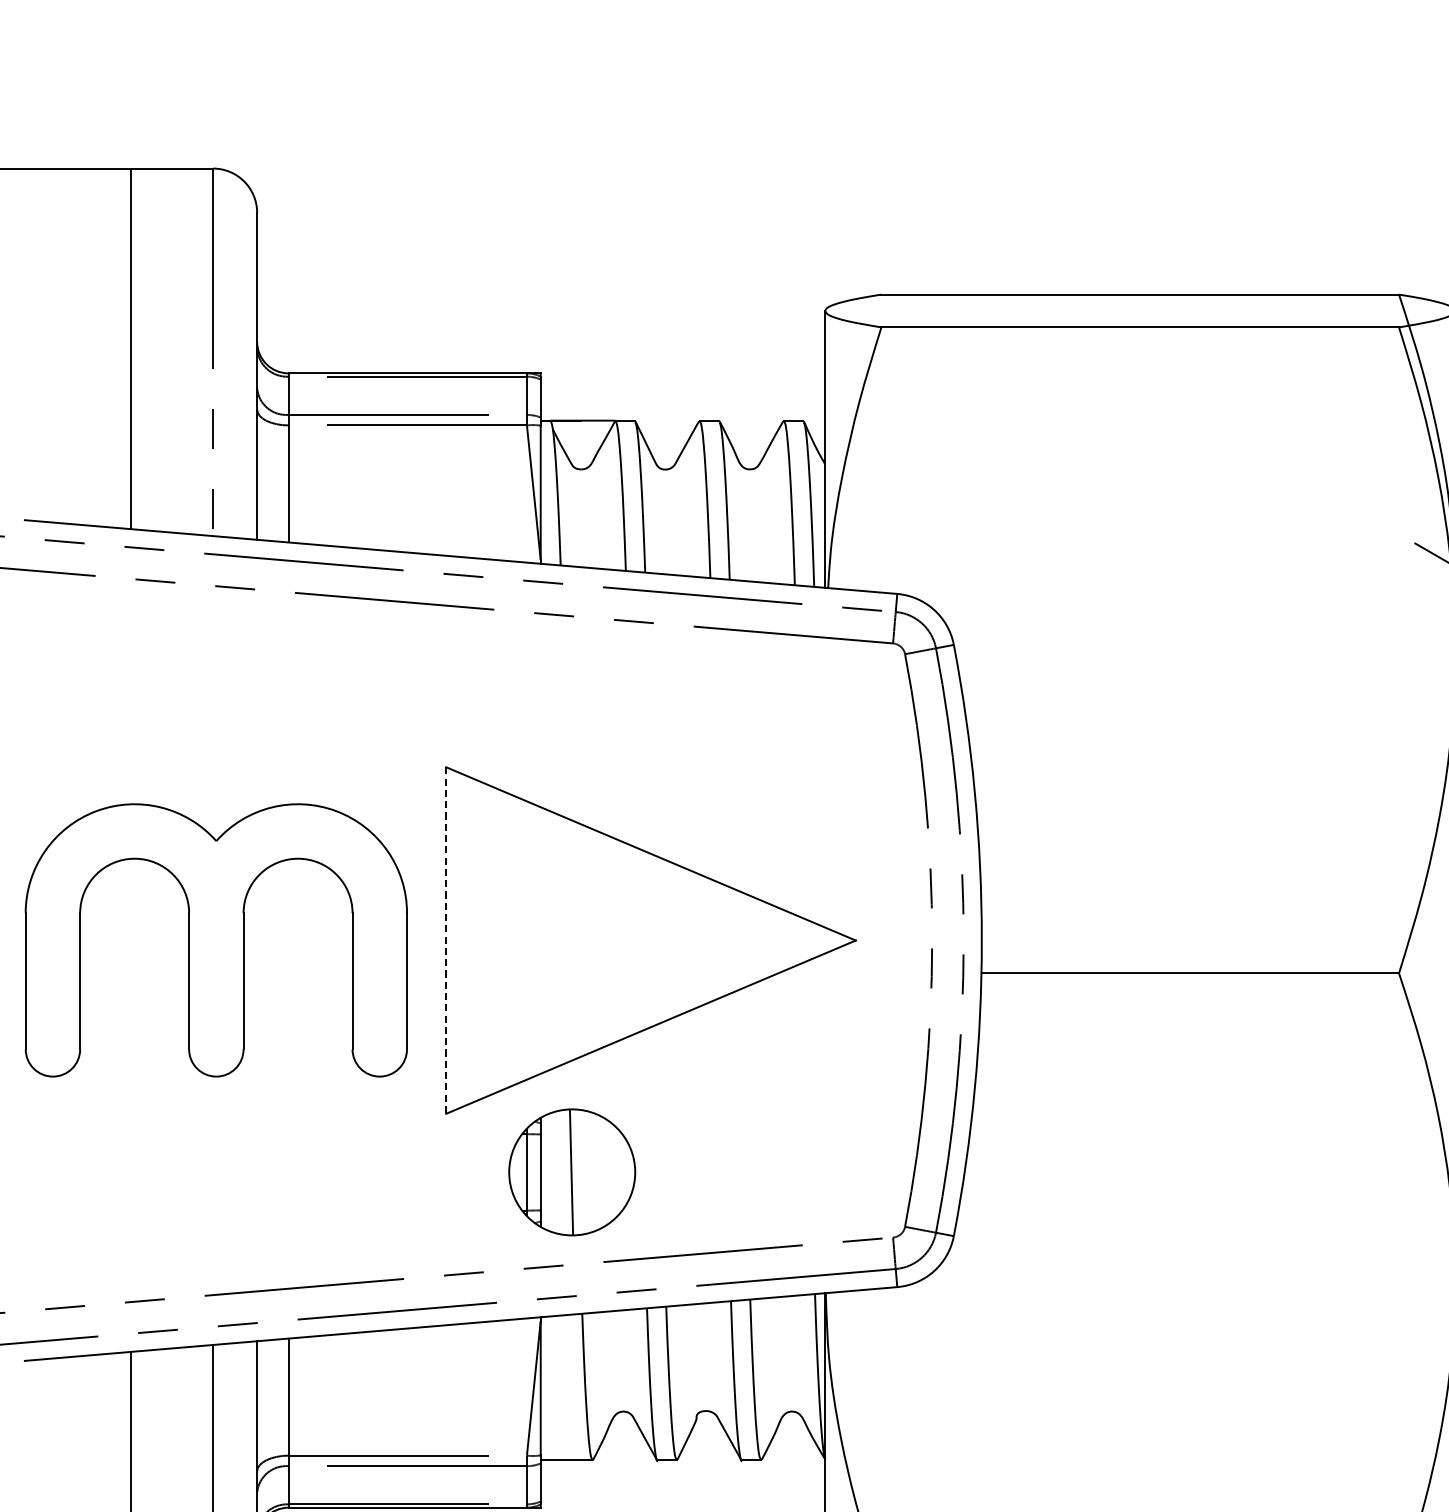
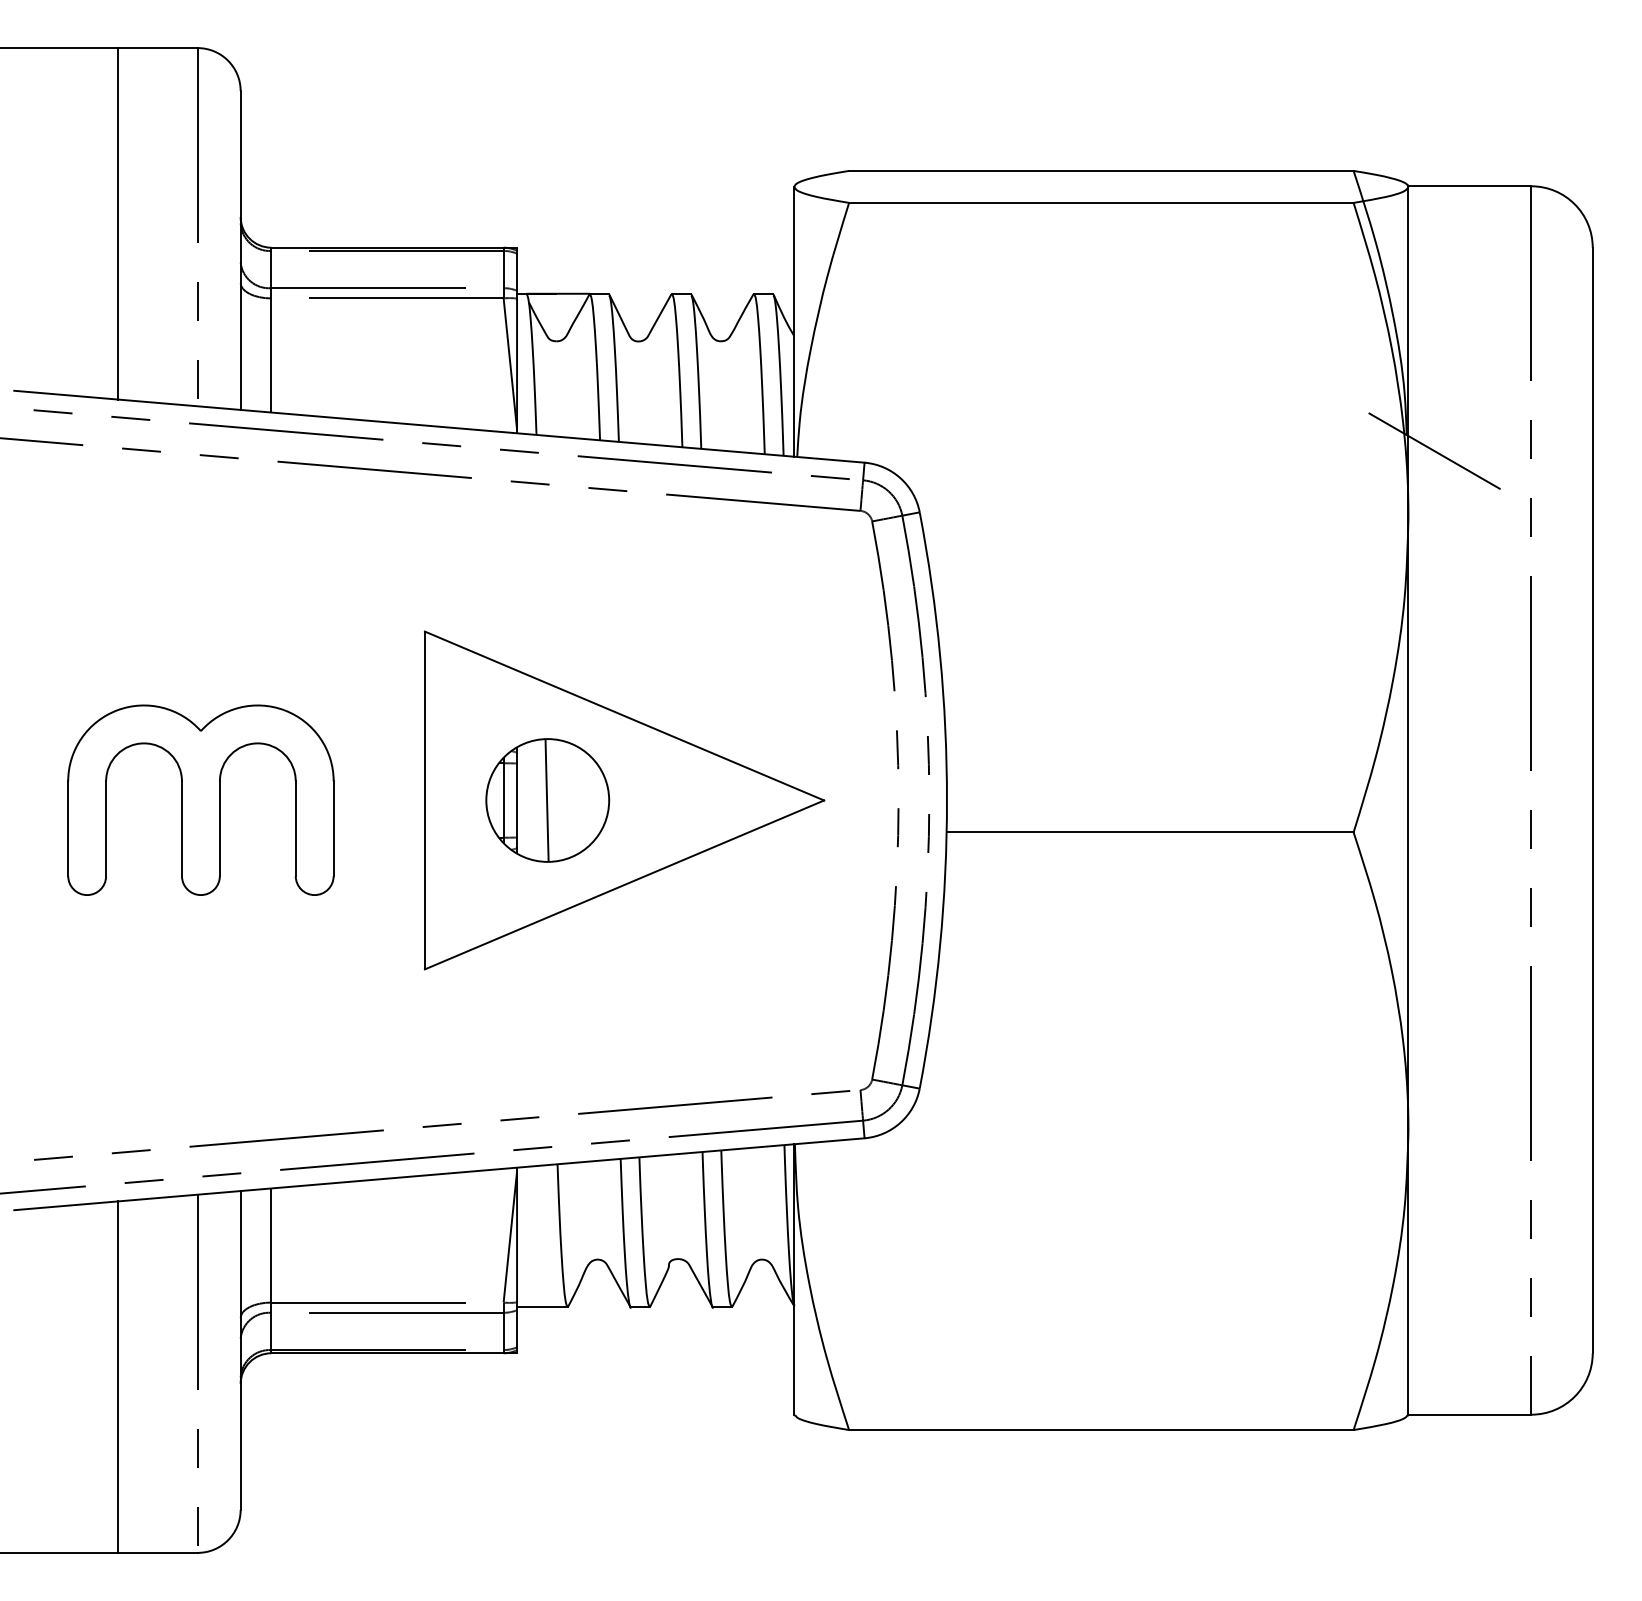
part: (215, 939) -> (200, 799), size x0.71
line: (445, 940) -> (424, 800), dashed -> solid
part: (571, 1172) -> (547, 800), moved

